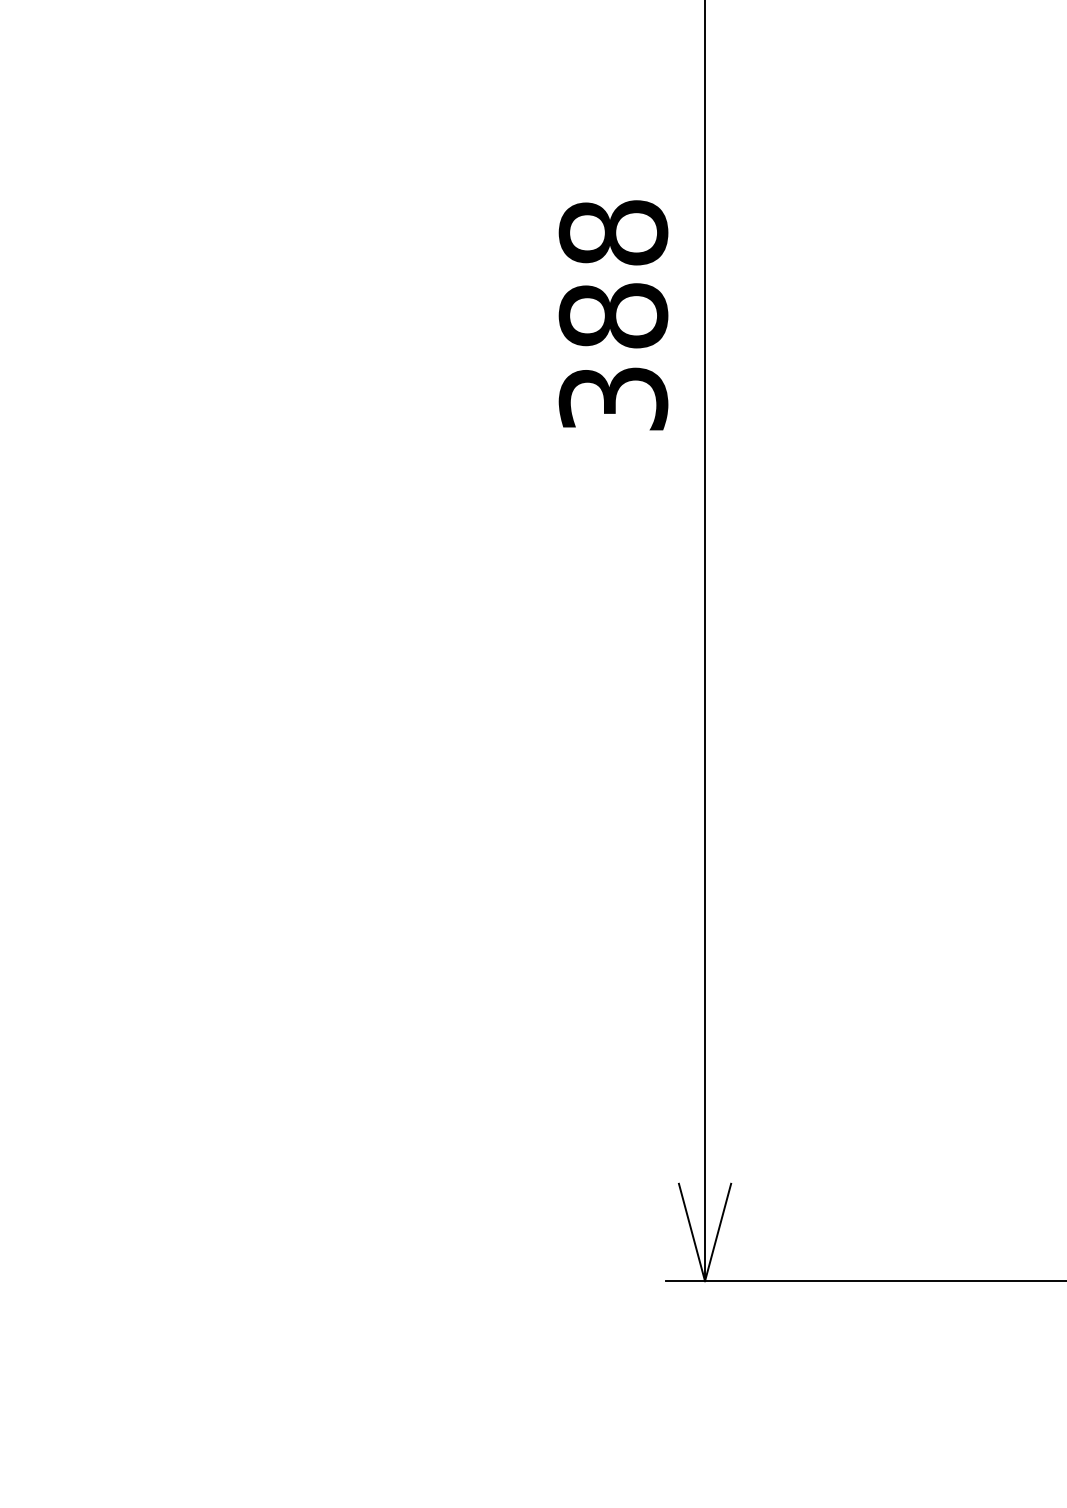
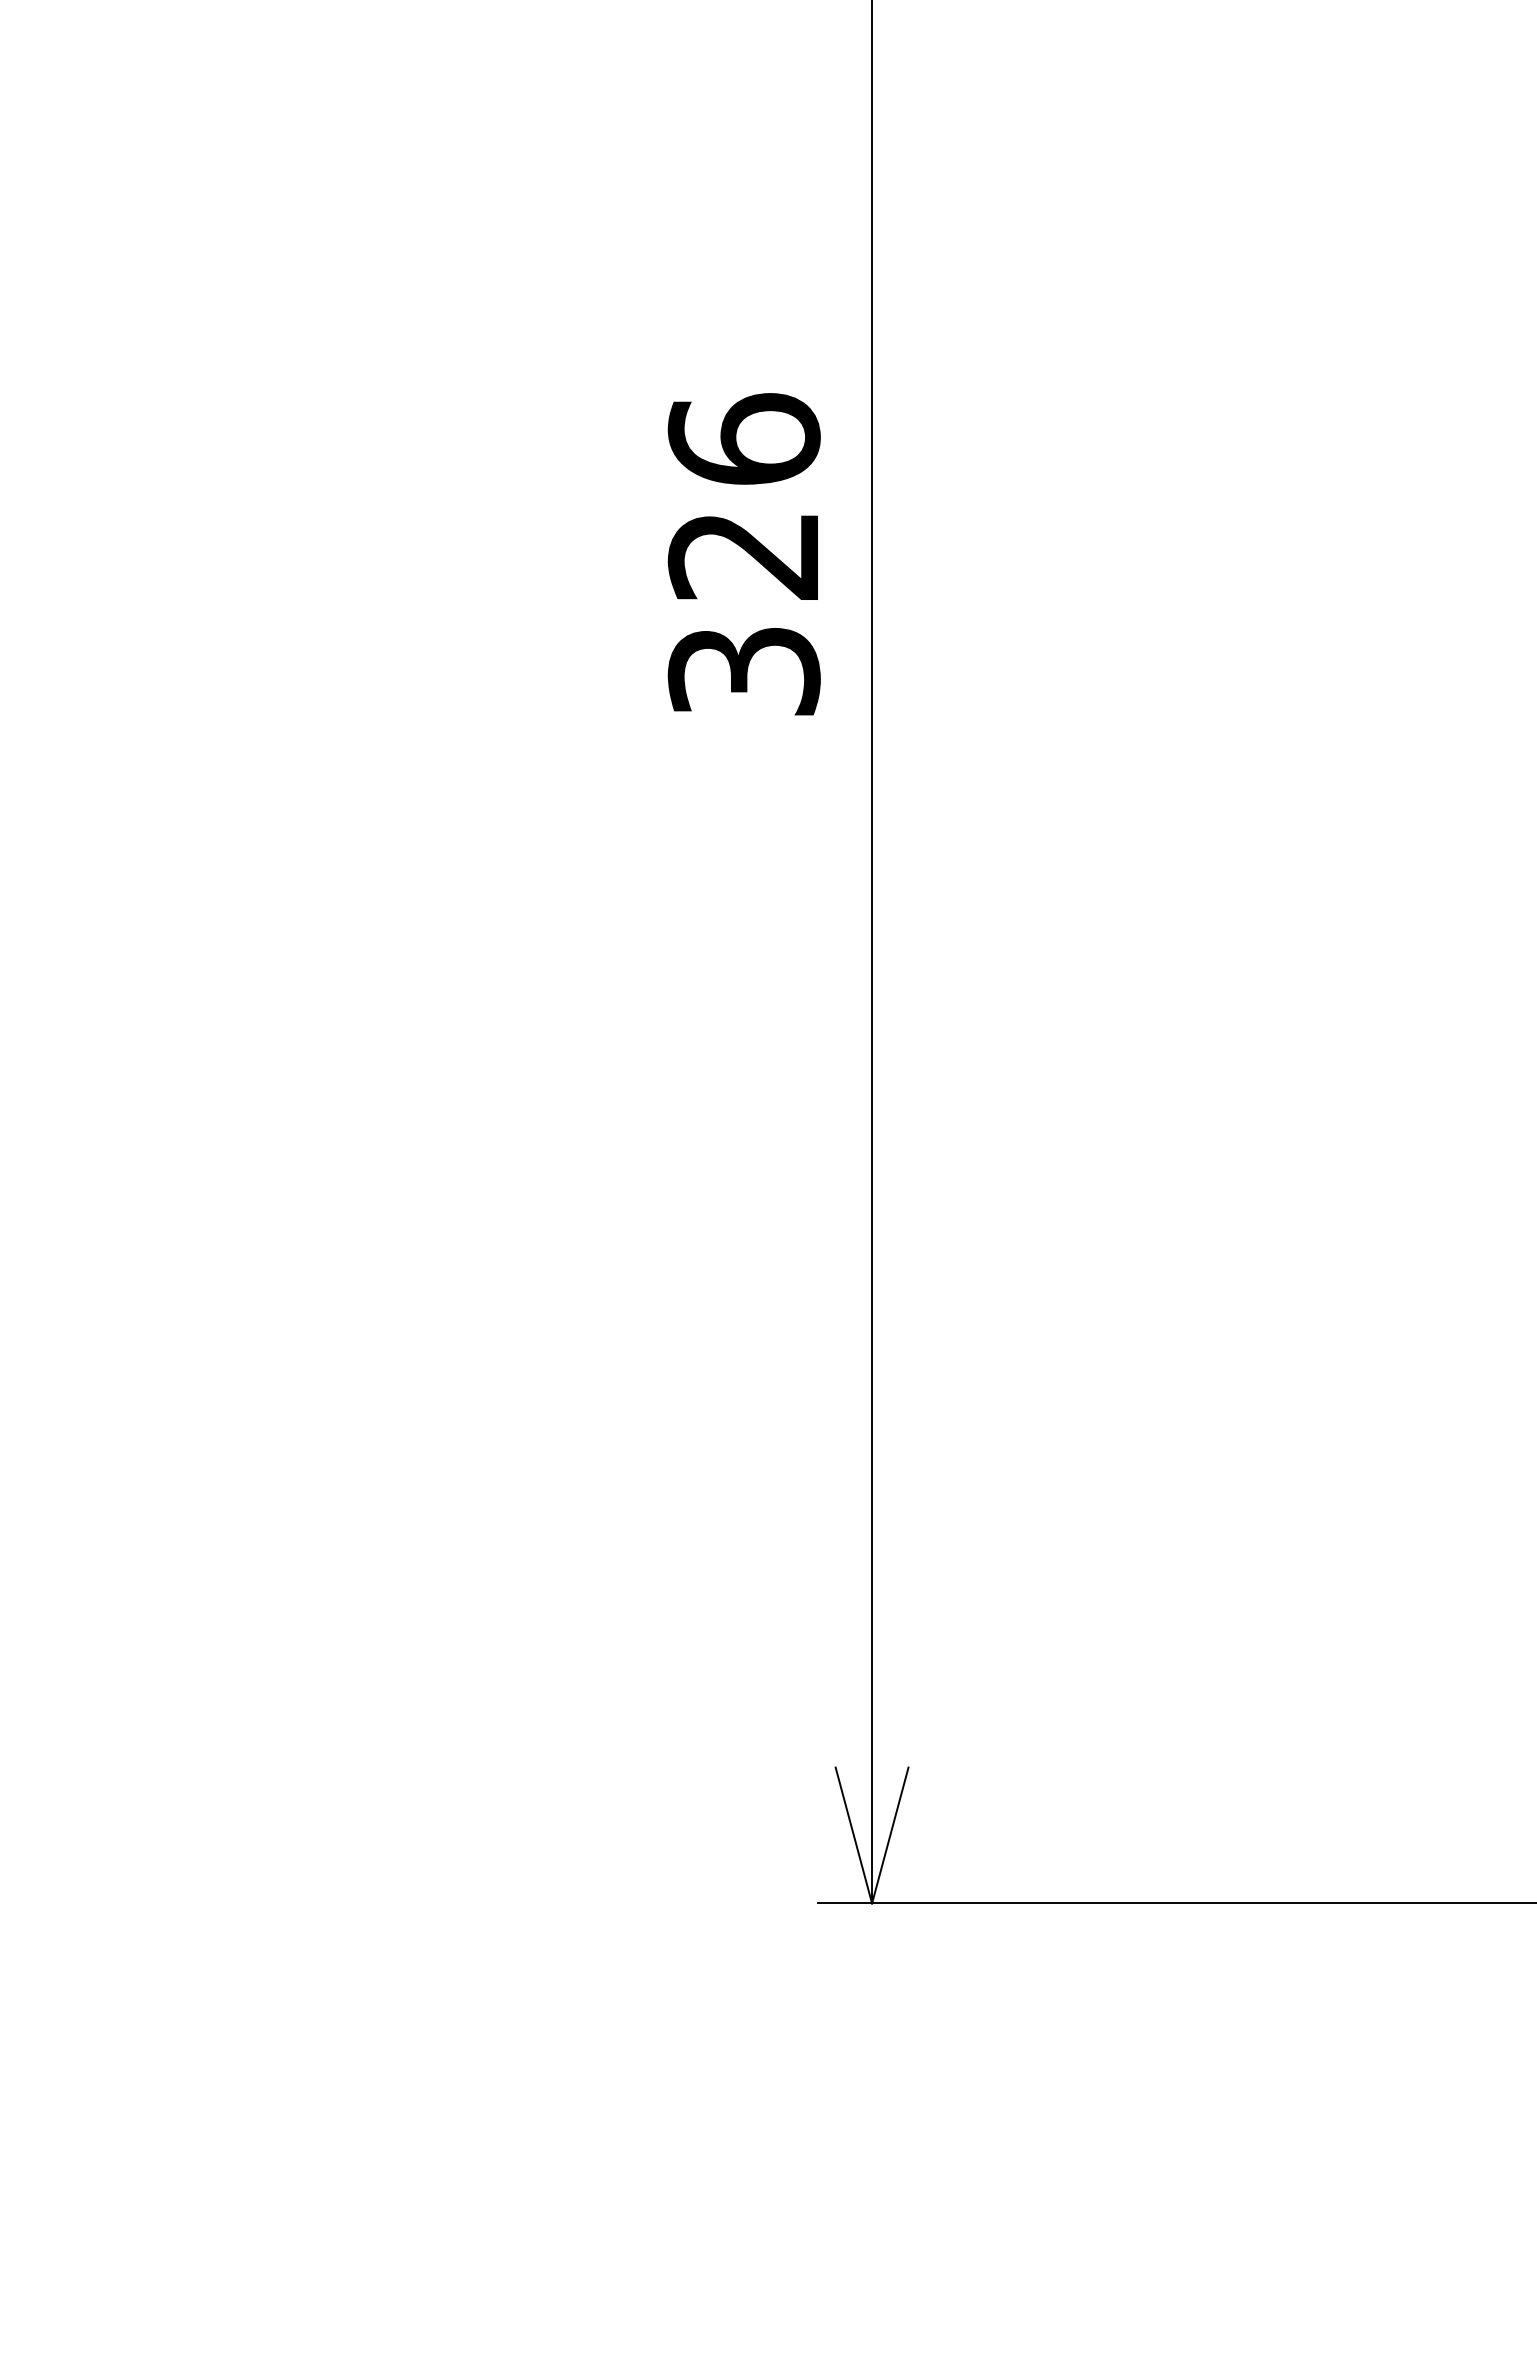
text: (612, 273) -> (743, 496), 388 -> 326

